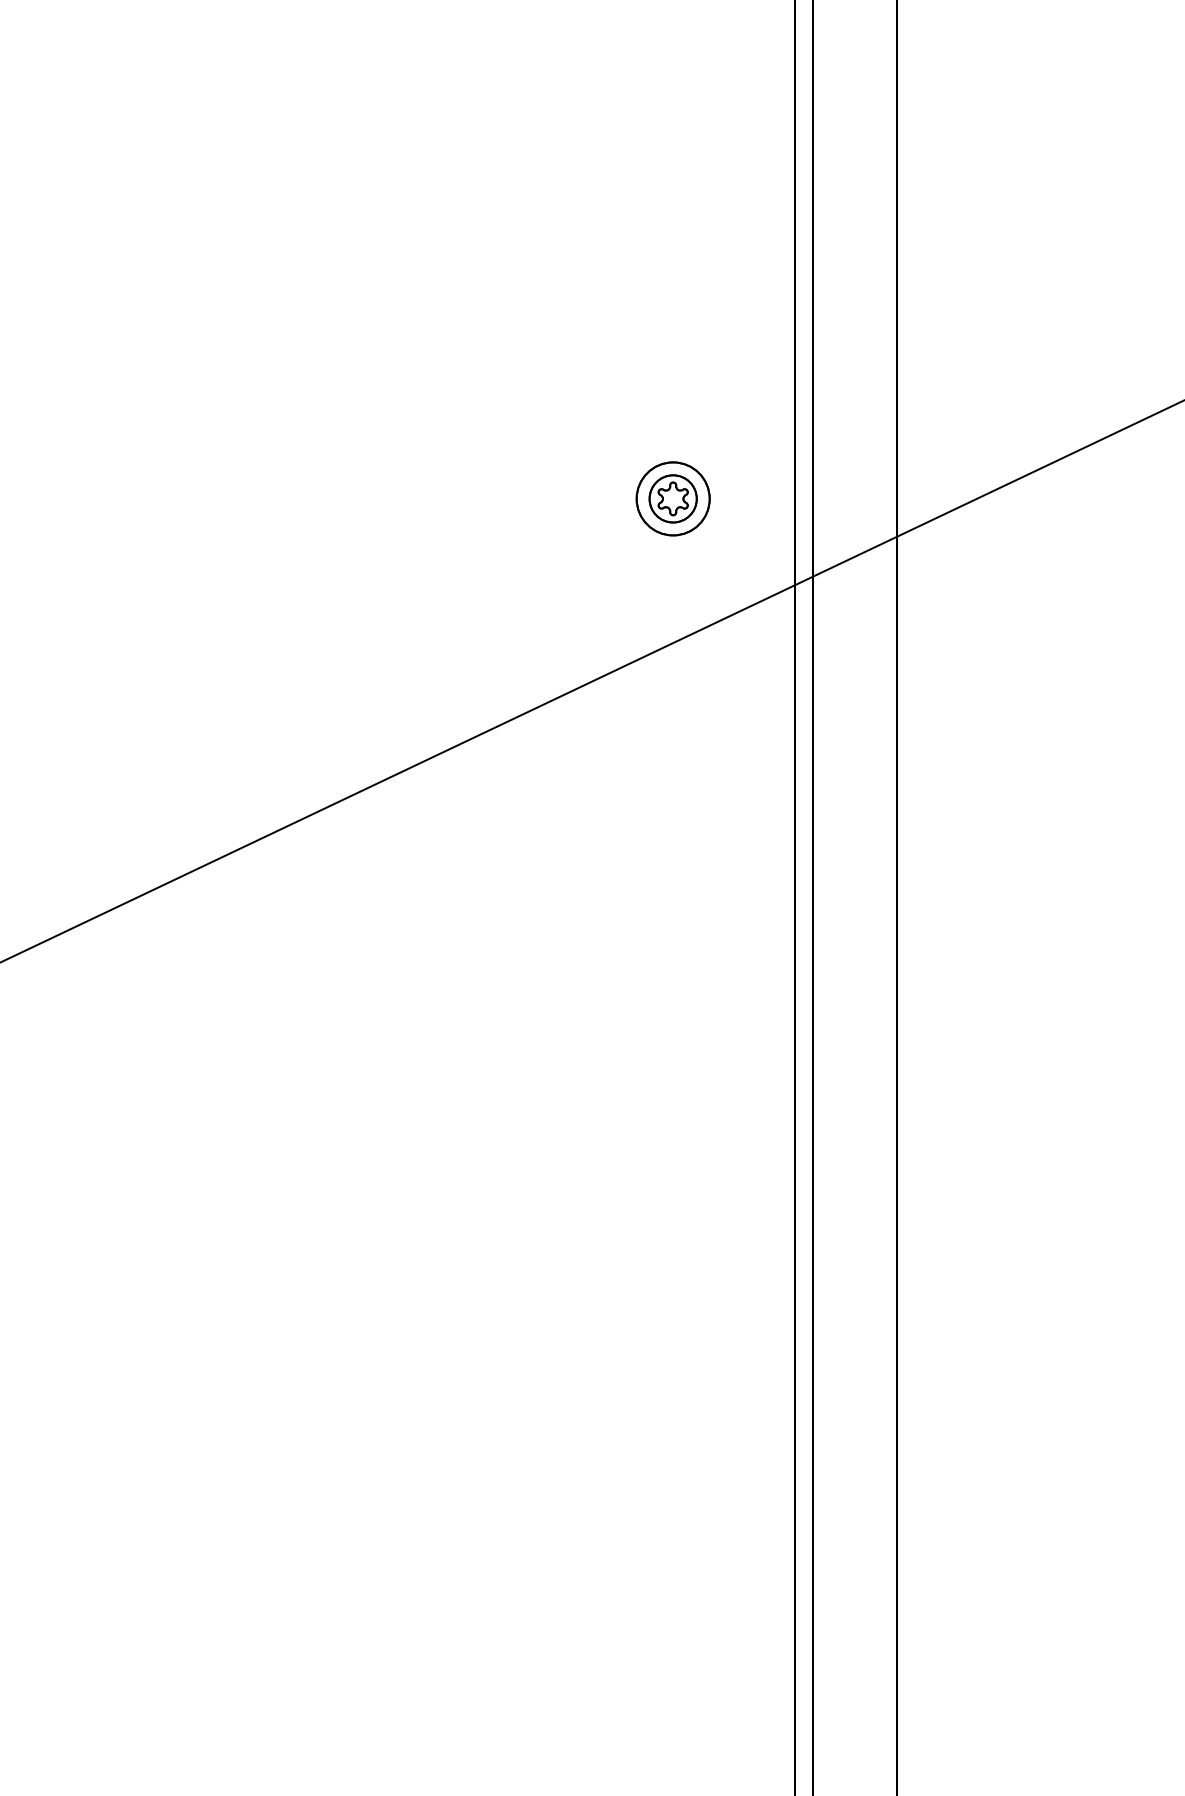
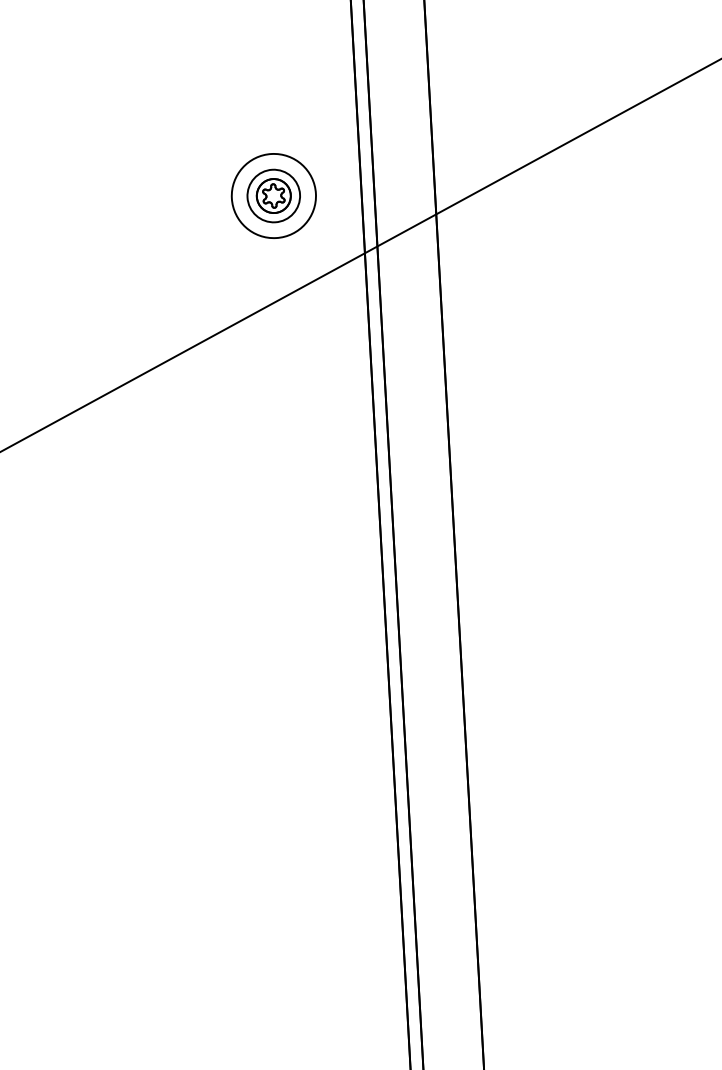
circle: (672, 498) -> (273, 195), size x1.6

